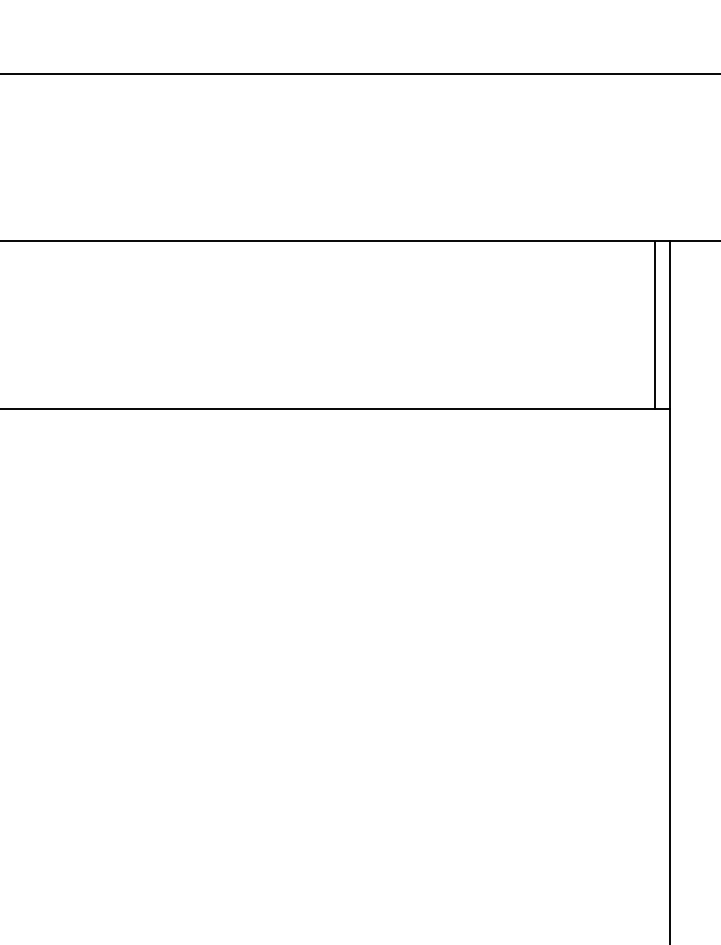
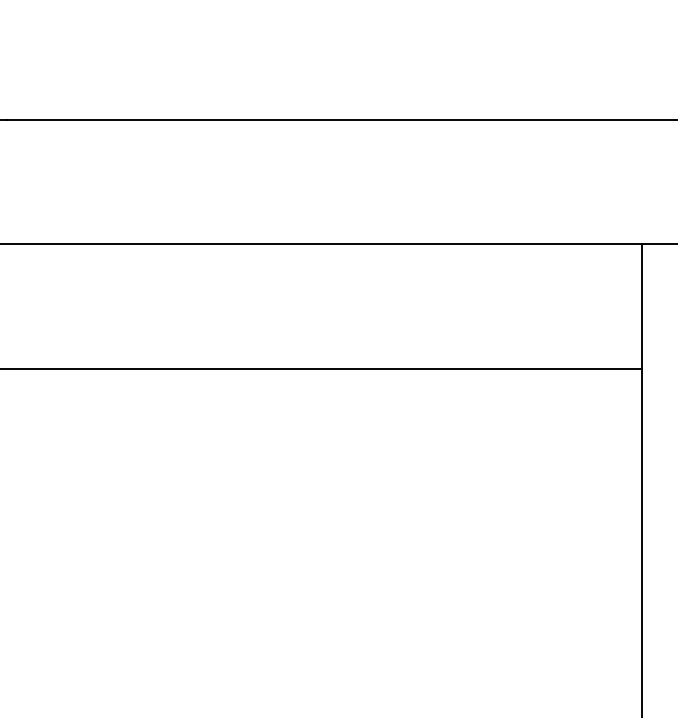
line: (655, 325) -> (631, 306), removed

